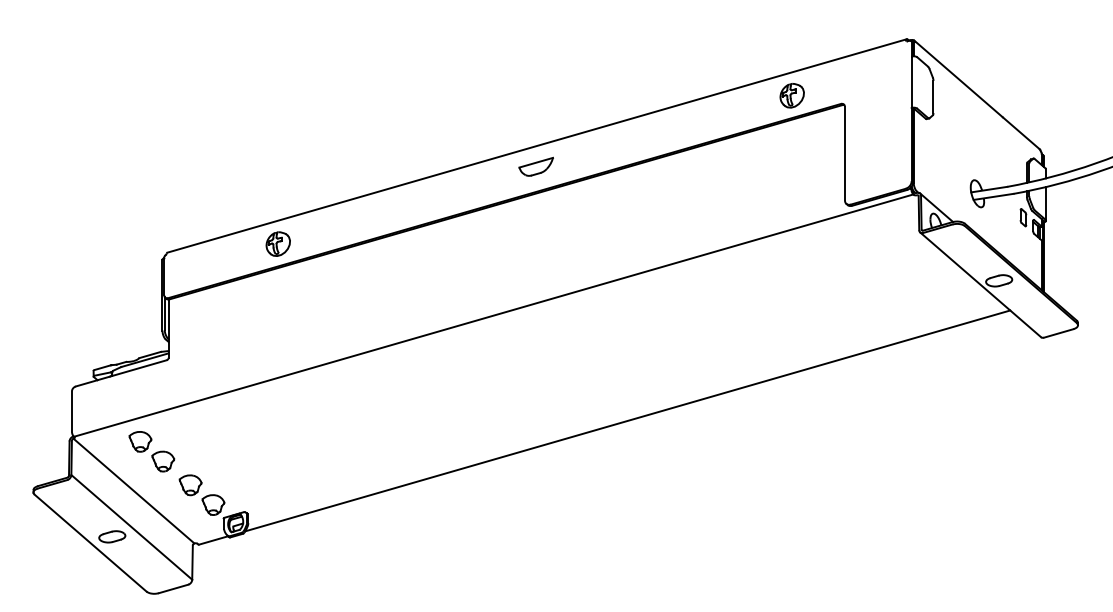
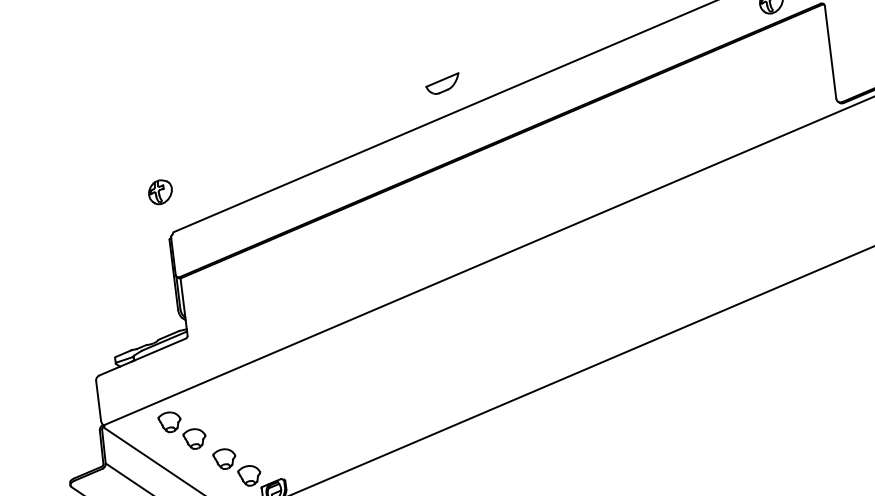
part: (535, 166) -> (442, 83), moved
part: (277, 243) -> (159, 191), moved

